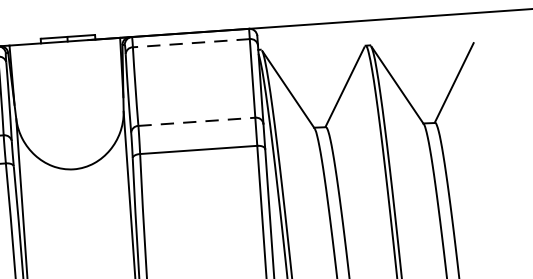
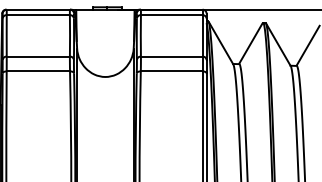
line: (190, 43) -> (171, 15), dashed -> solid
line: (196, 121) -> (171, 56), dashed -> solid

